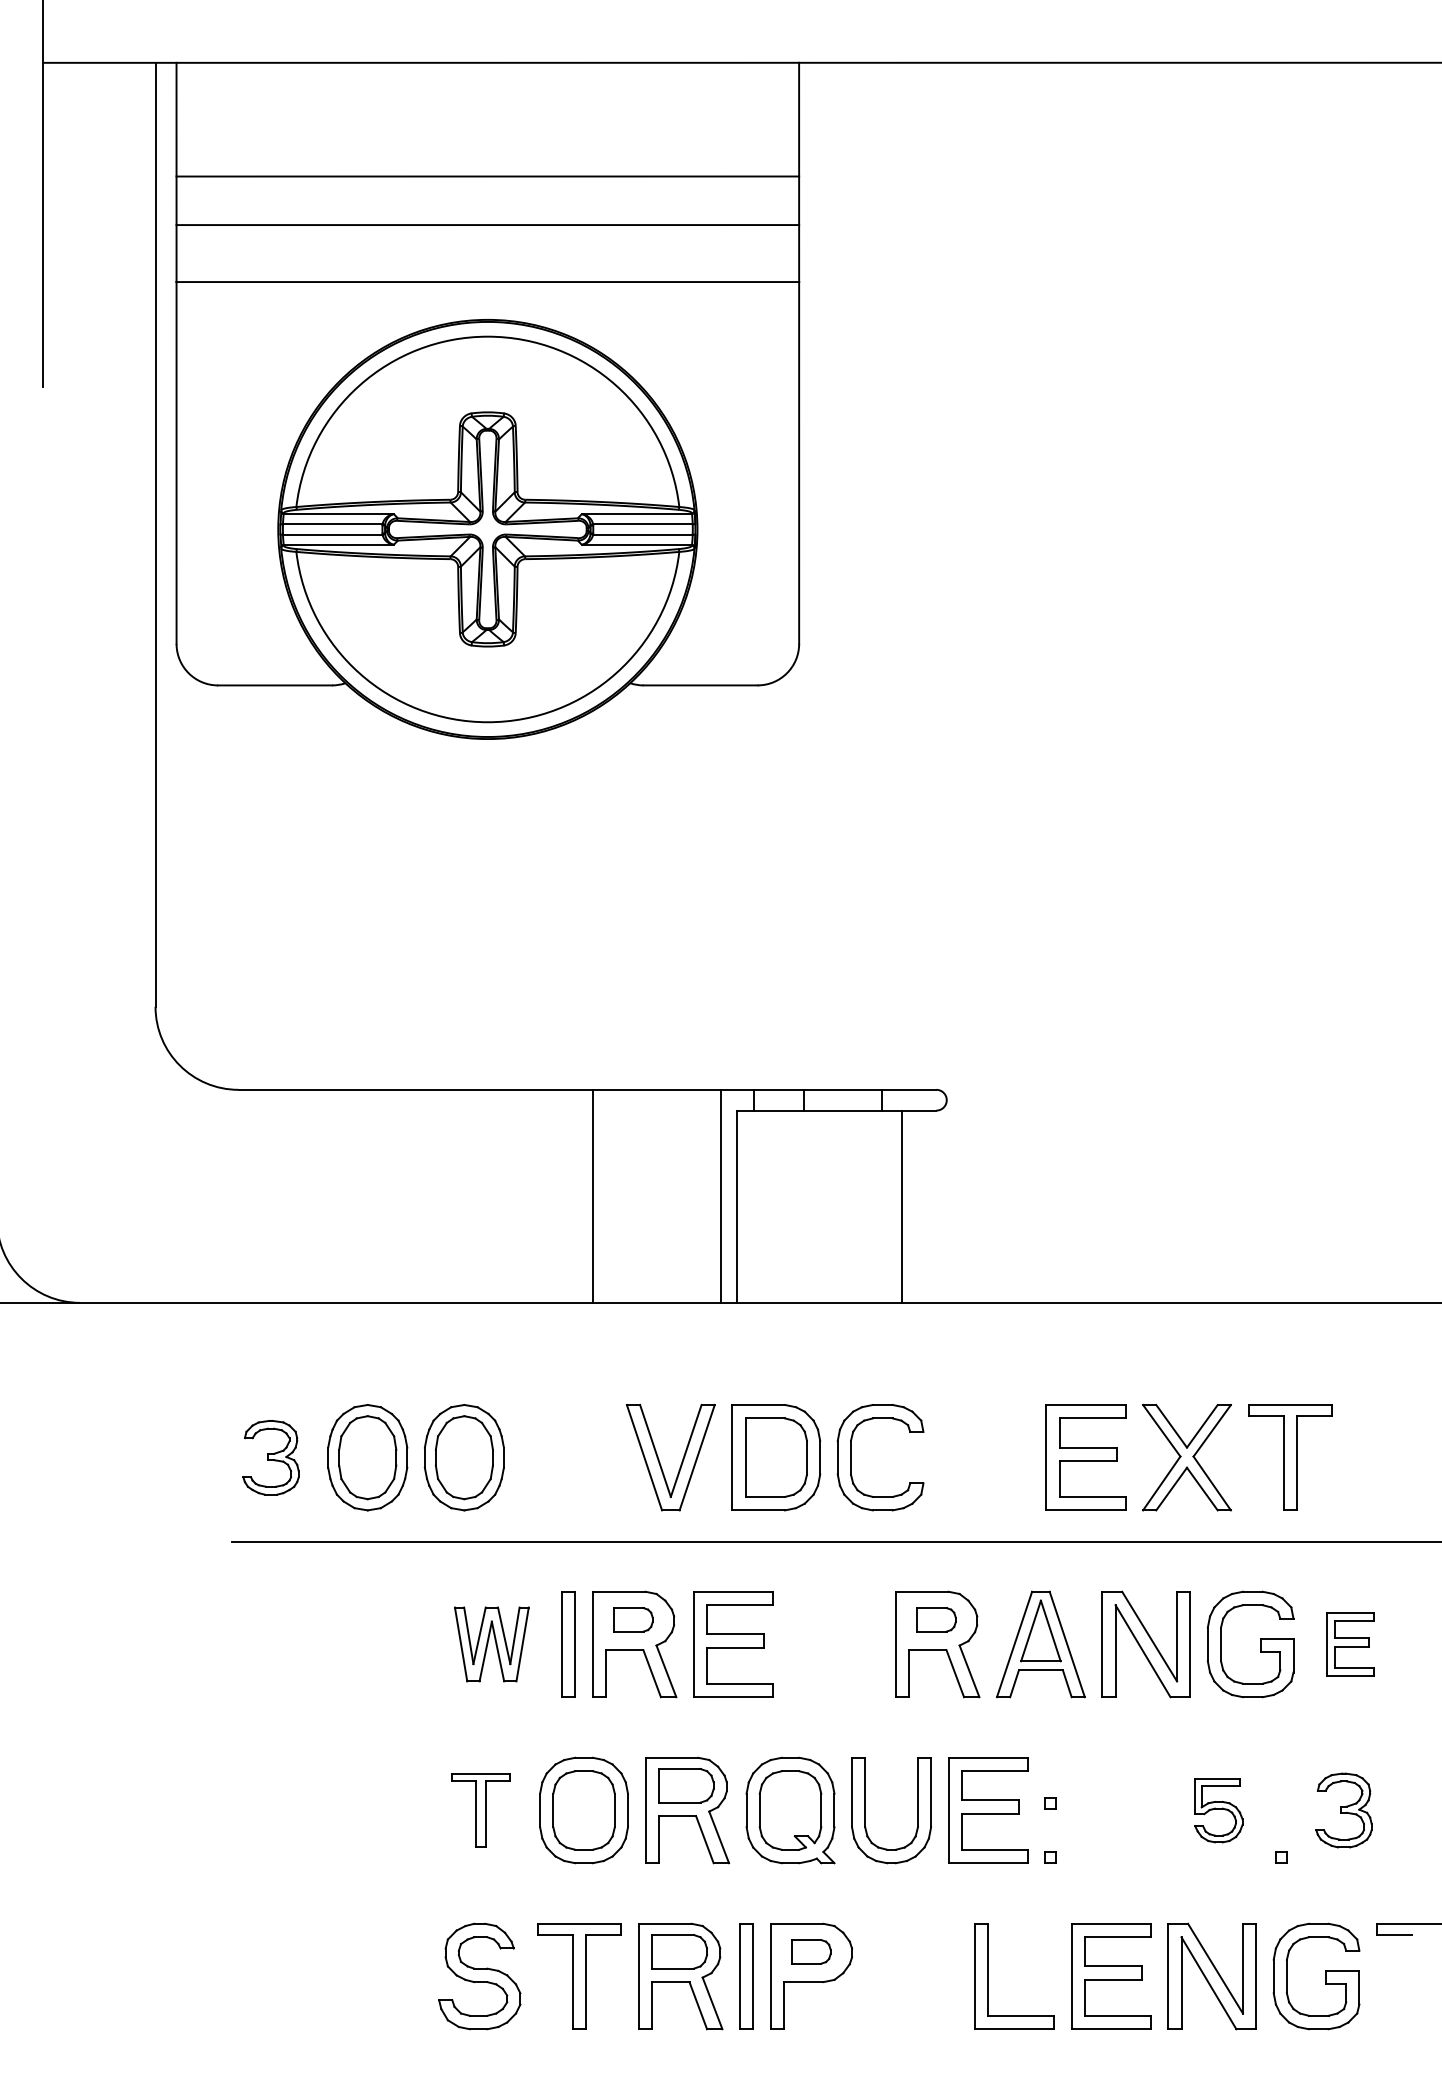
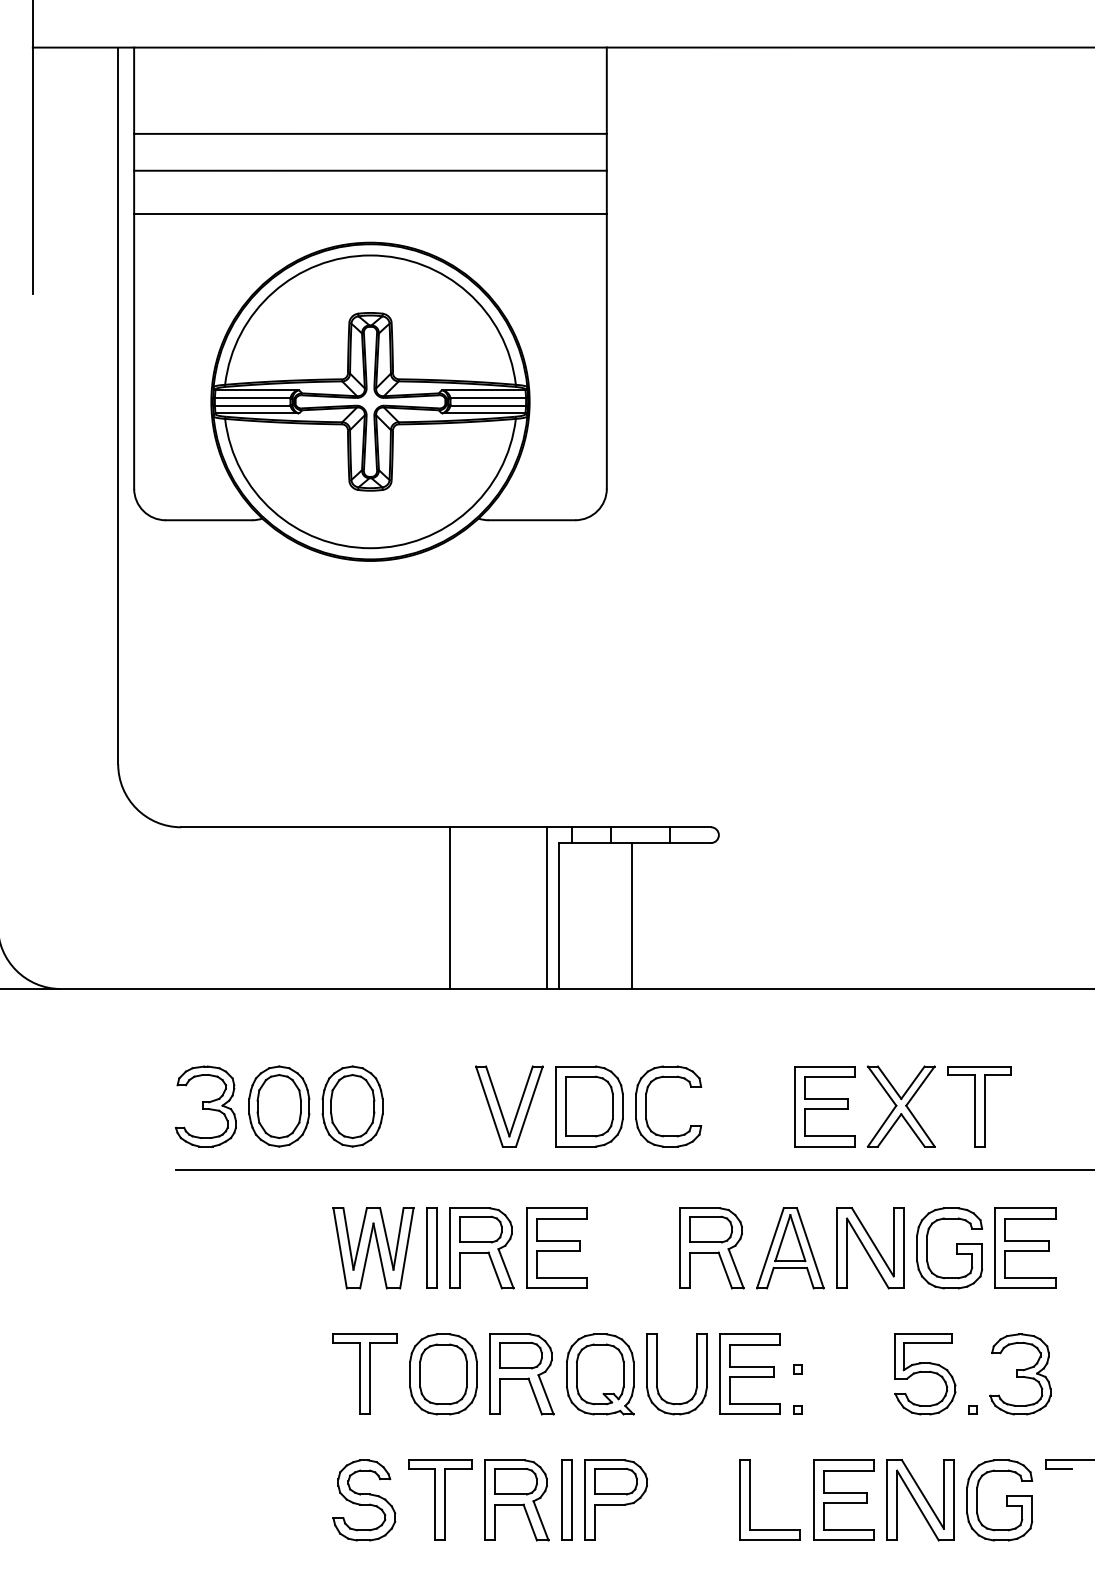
line: (901, 1206) -> (632, 915), moved
part: (270, 1457) -> (205, 1106), size x1.43
part: (633, 1619) -> (481, 1229), size x1.43
part: (936, 1619) -> (711, 1229), size x1.43
part: (491, 1644) -> (373, 1248), size x1.43
part: (1350, 1644) -> (1025, 1248), size x1.67
part: (480, 1810) -> (364, 1374), size x1.43
part: (1218, 1810) -> (925, 1374), size x1.67
part: (1343, 1810) -> (1020, 1374), size x1.43
part: (811, 1951) -> (616, 1481), size x1.43

